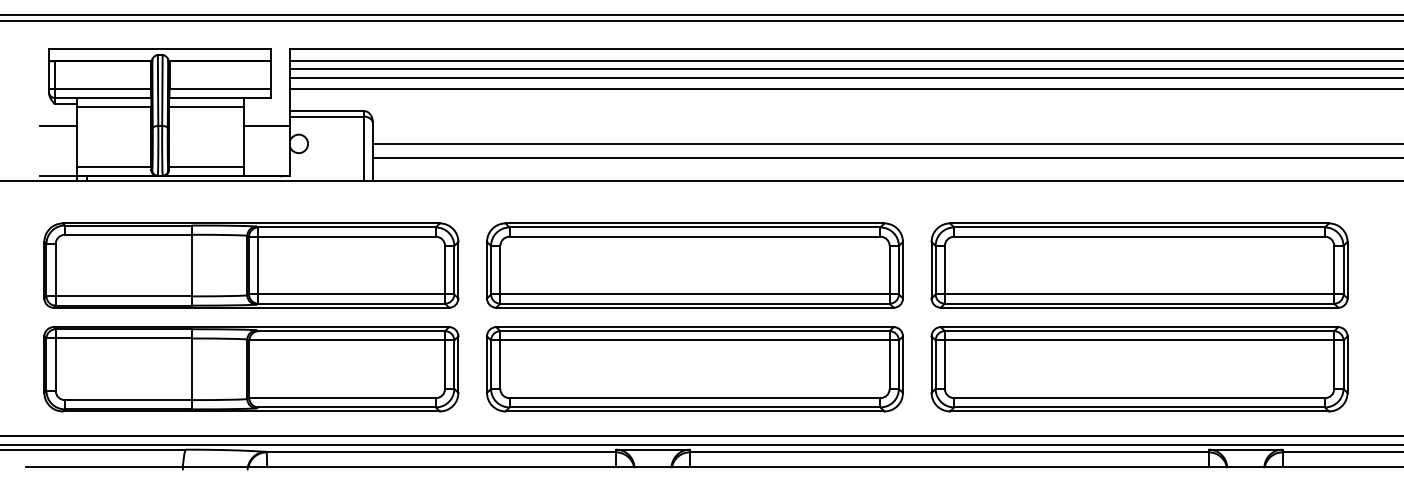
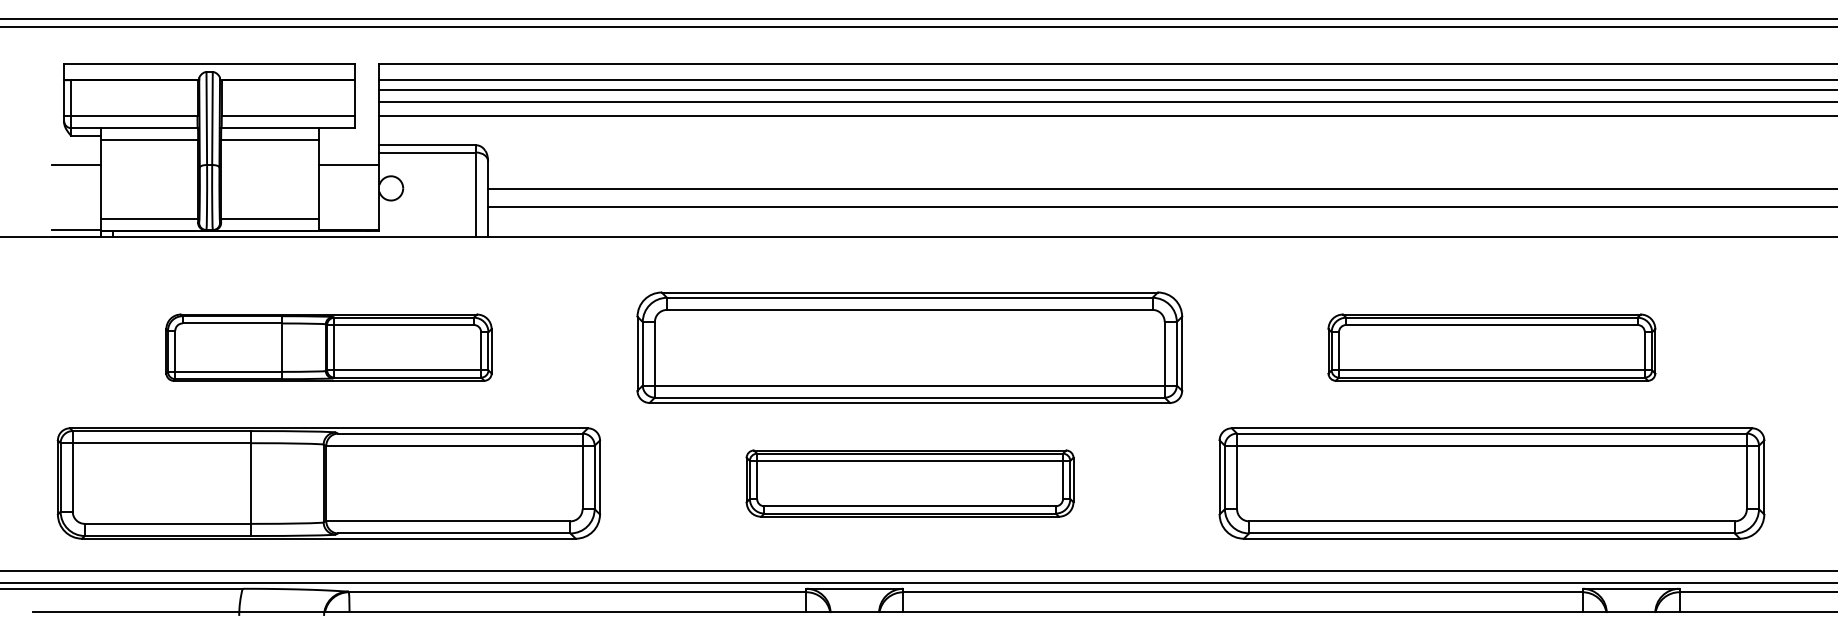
part: (251, 265) -> (329, 347), size x0.6
part: (1139, 265) -> (1491, 347), size x0.6
part: (695, 369) -> (910, 483), size x0.6

